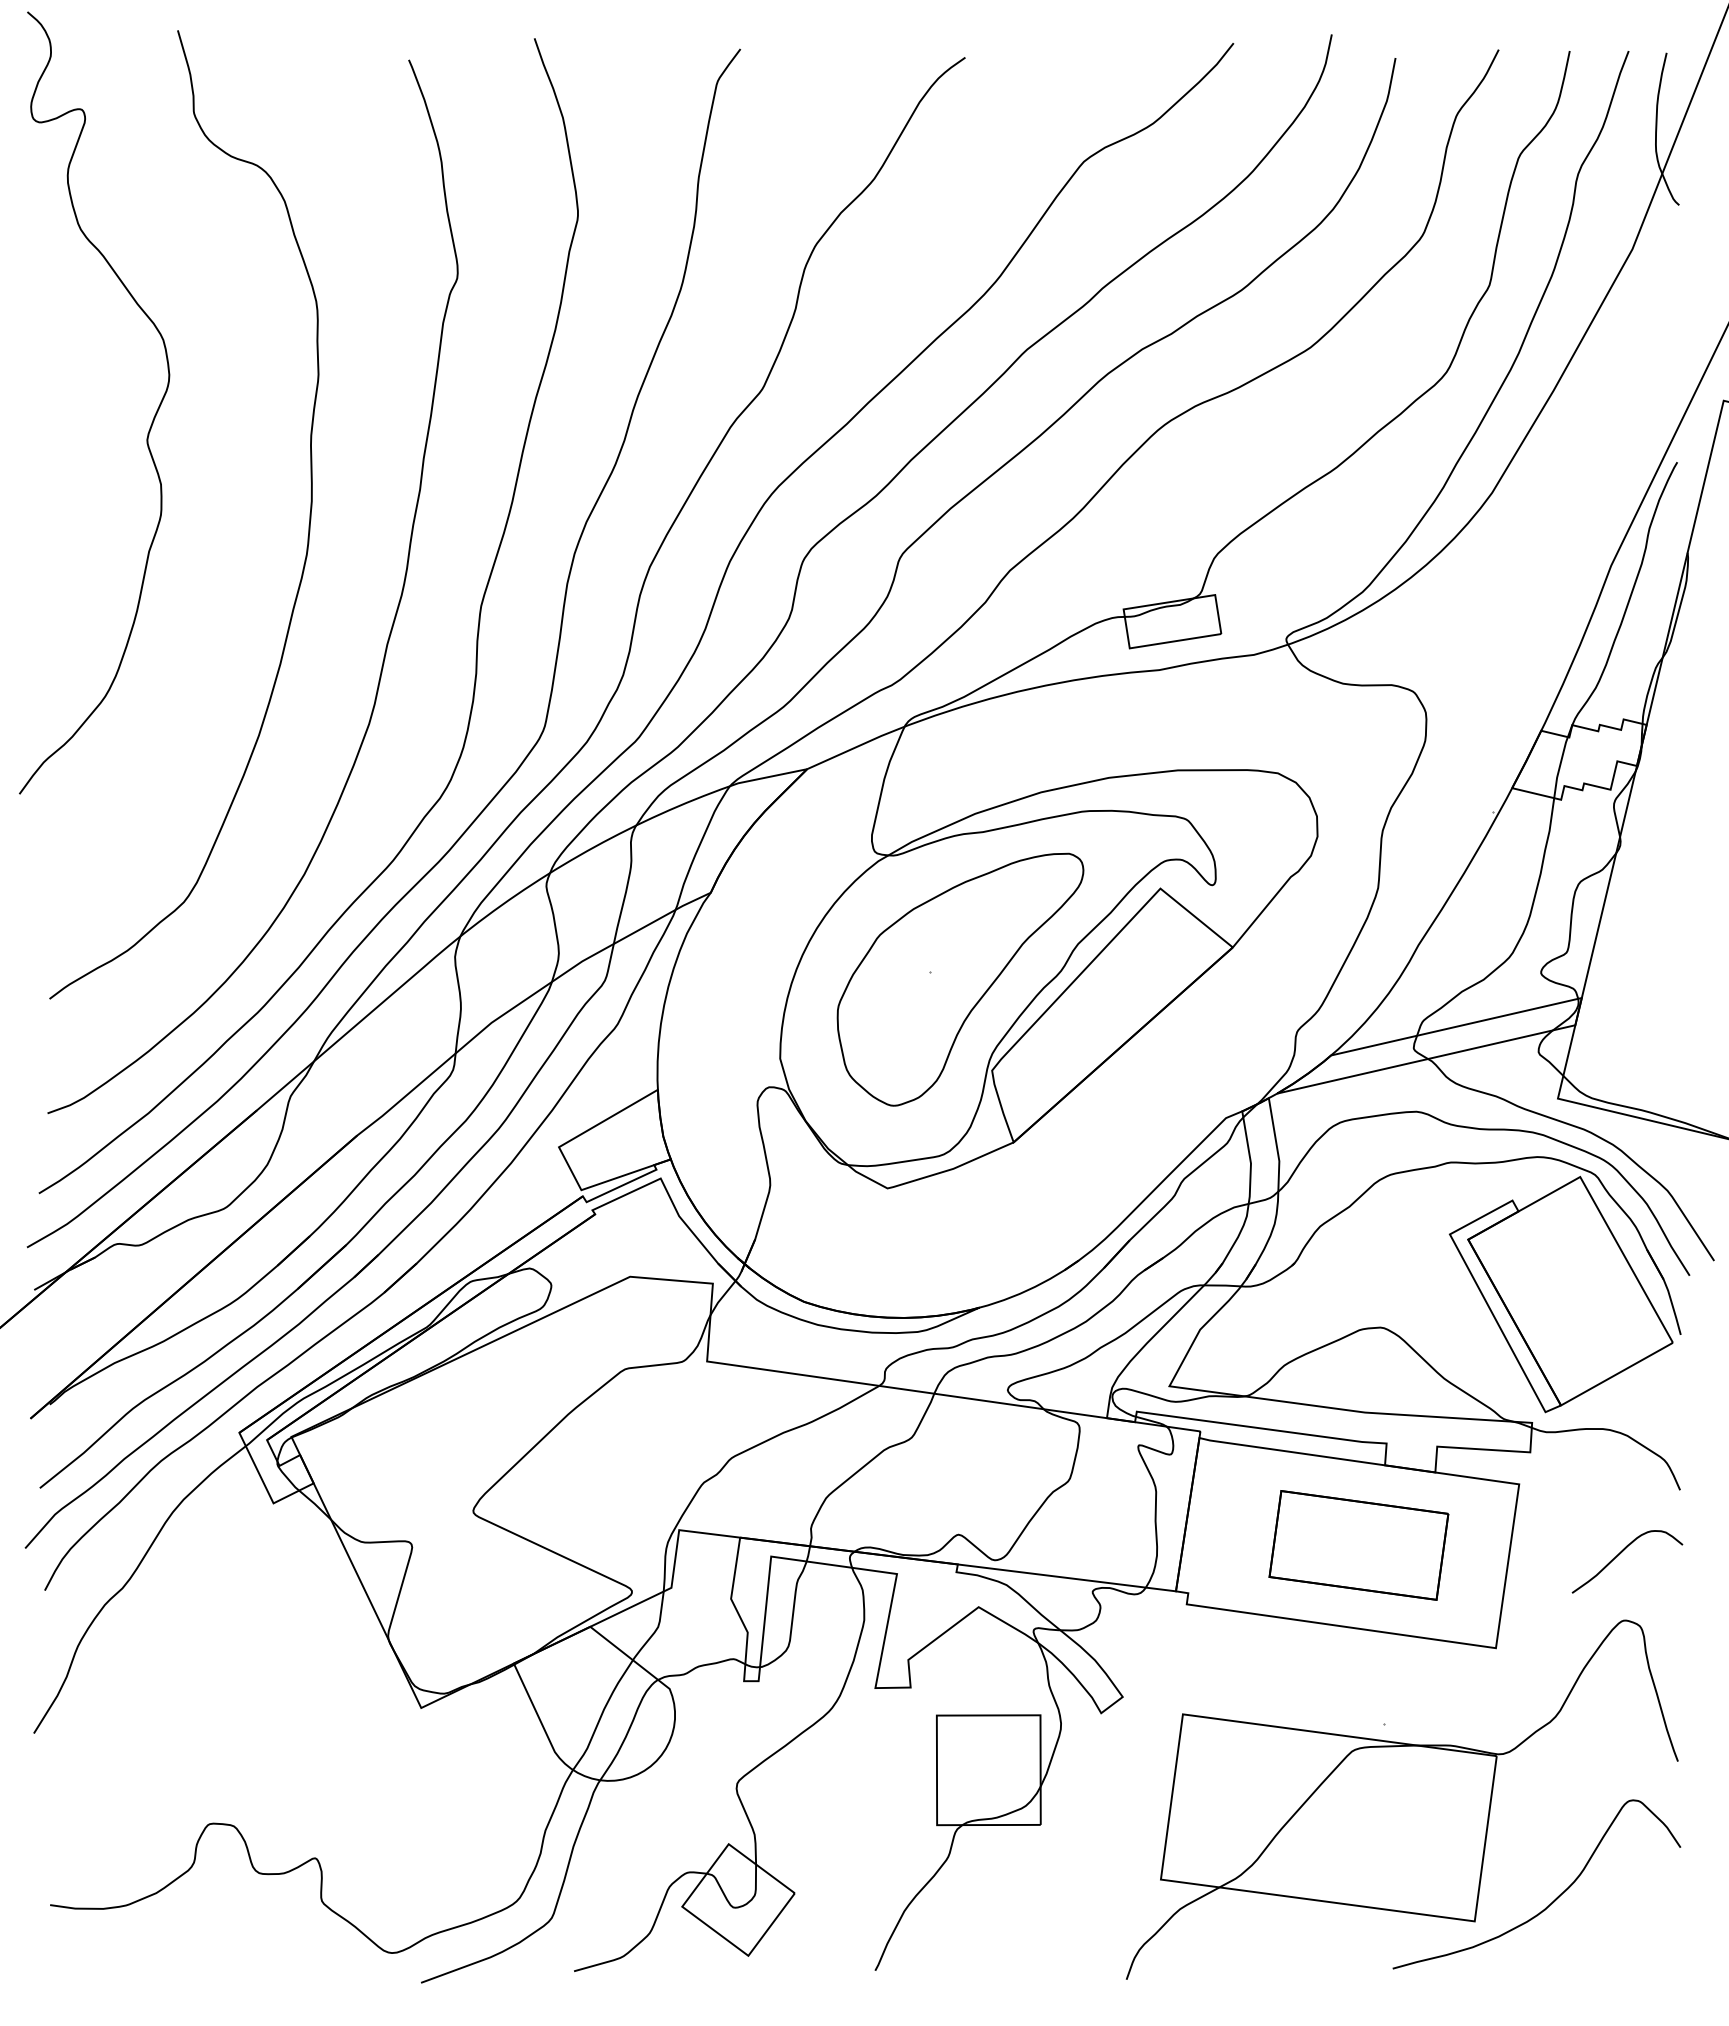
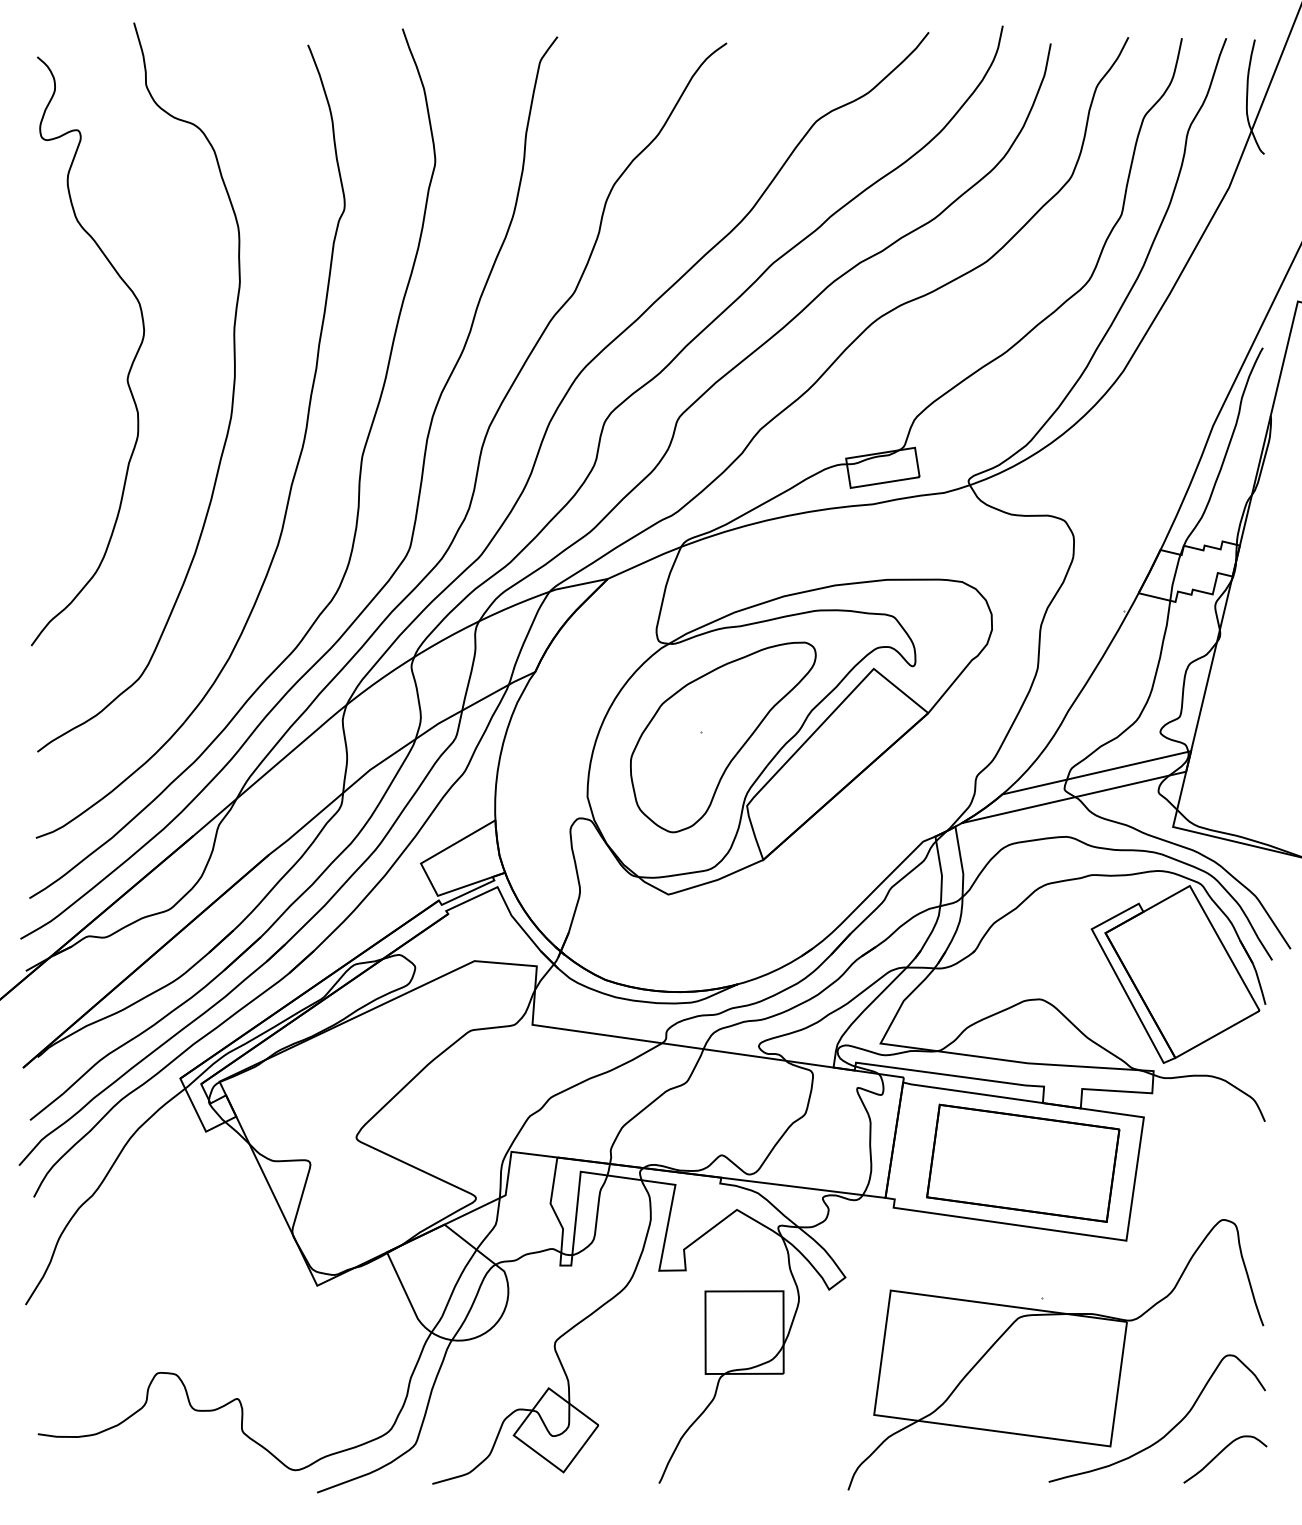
curve: (151, 422) -> (130, 366), moved
part: (1358, 1545) -> (1022, 1163), size x1.43
curve: (1620, 1554) -> (1220, 1454), moved

